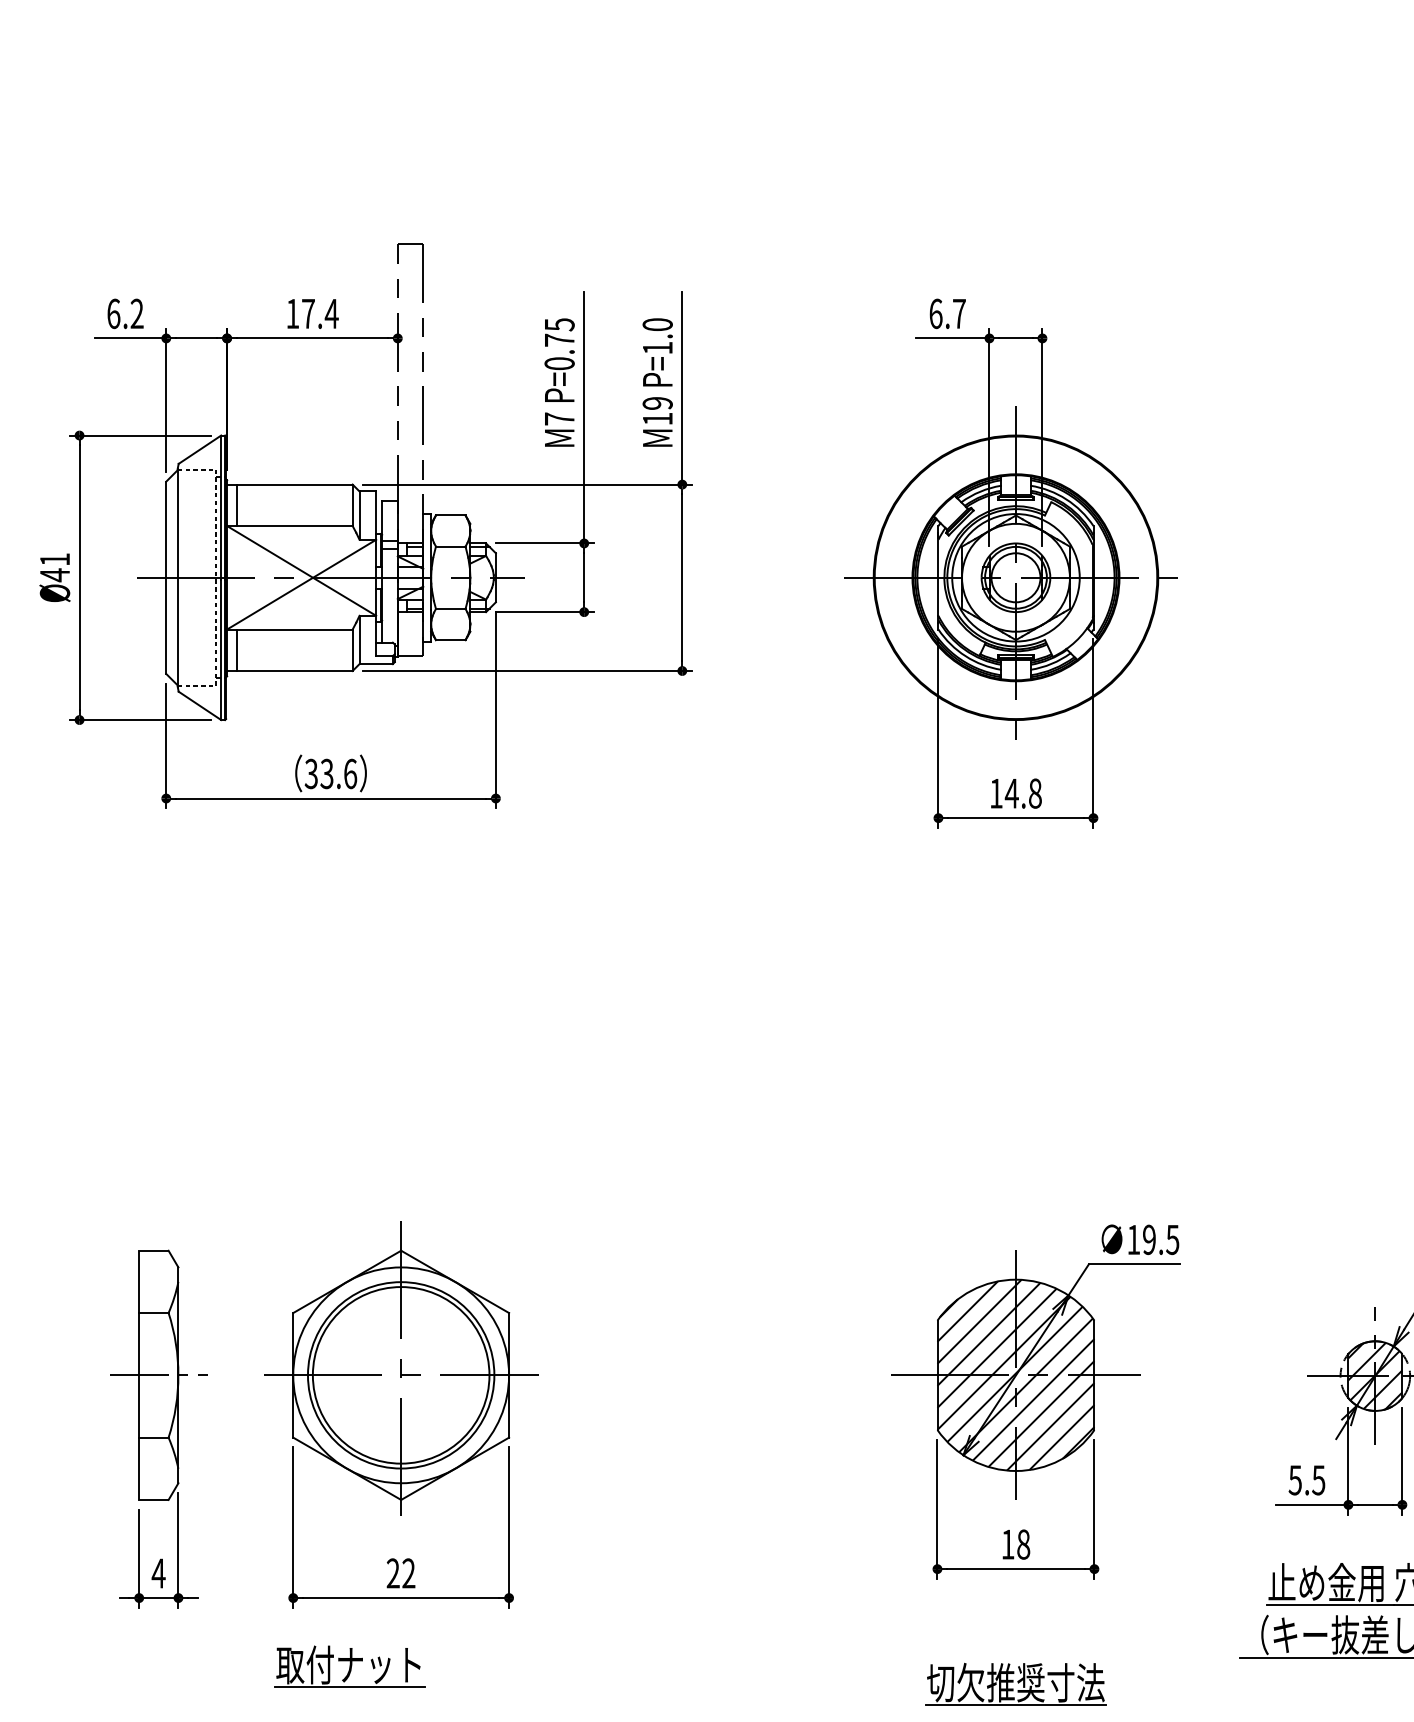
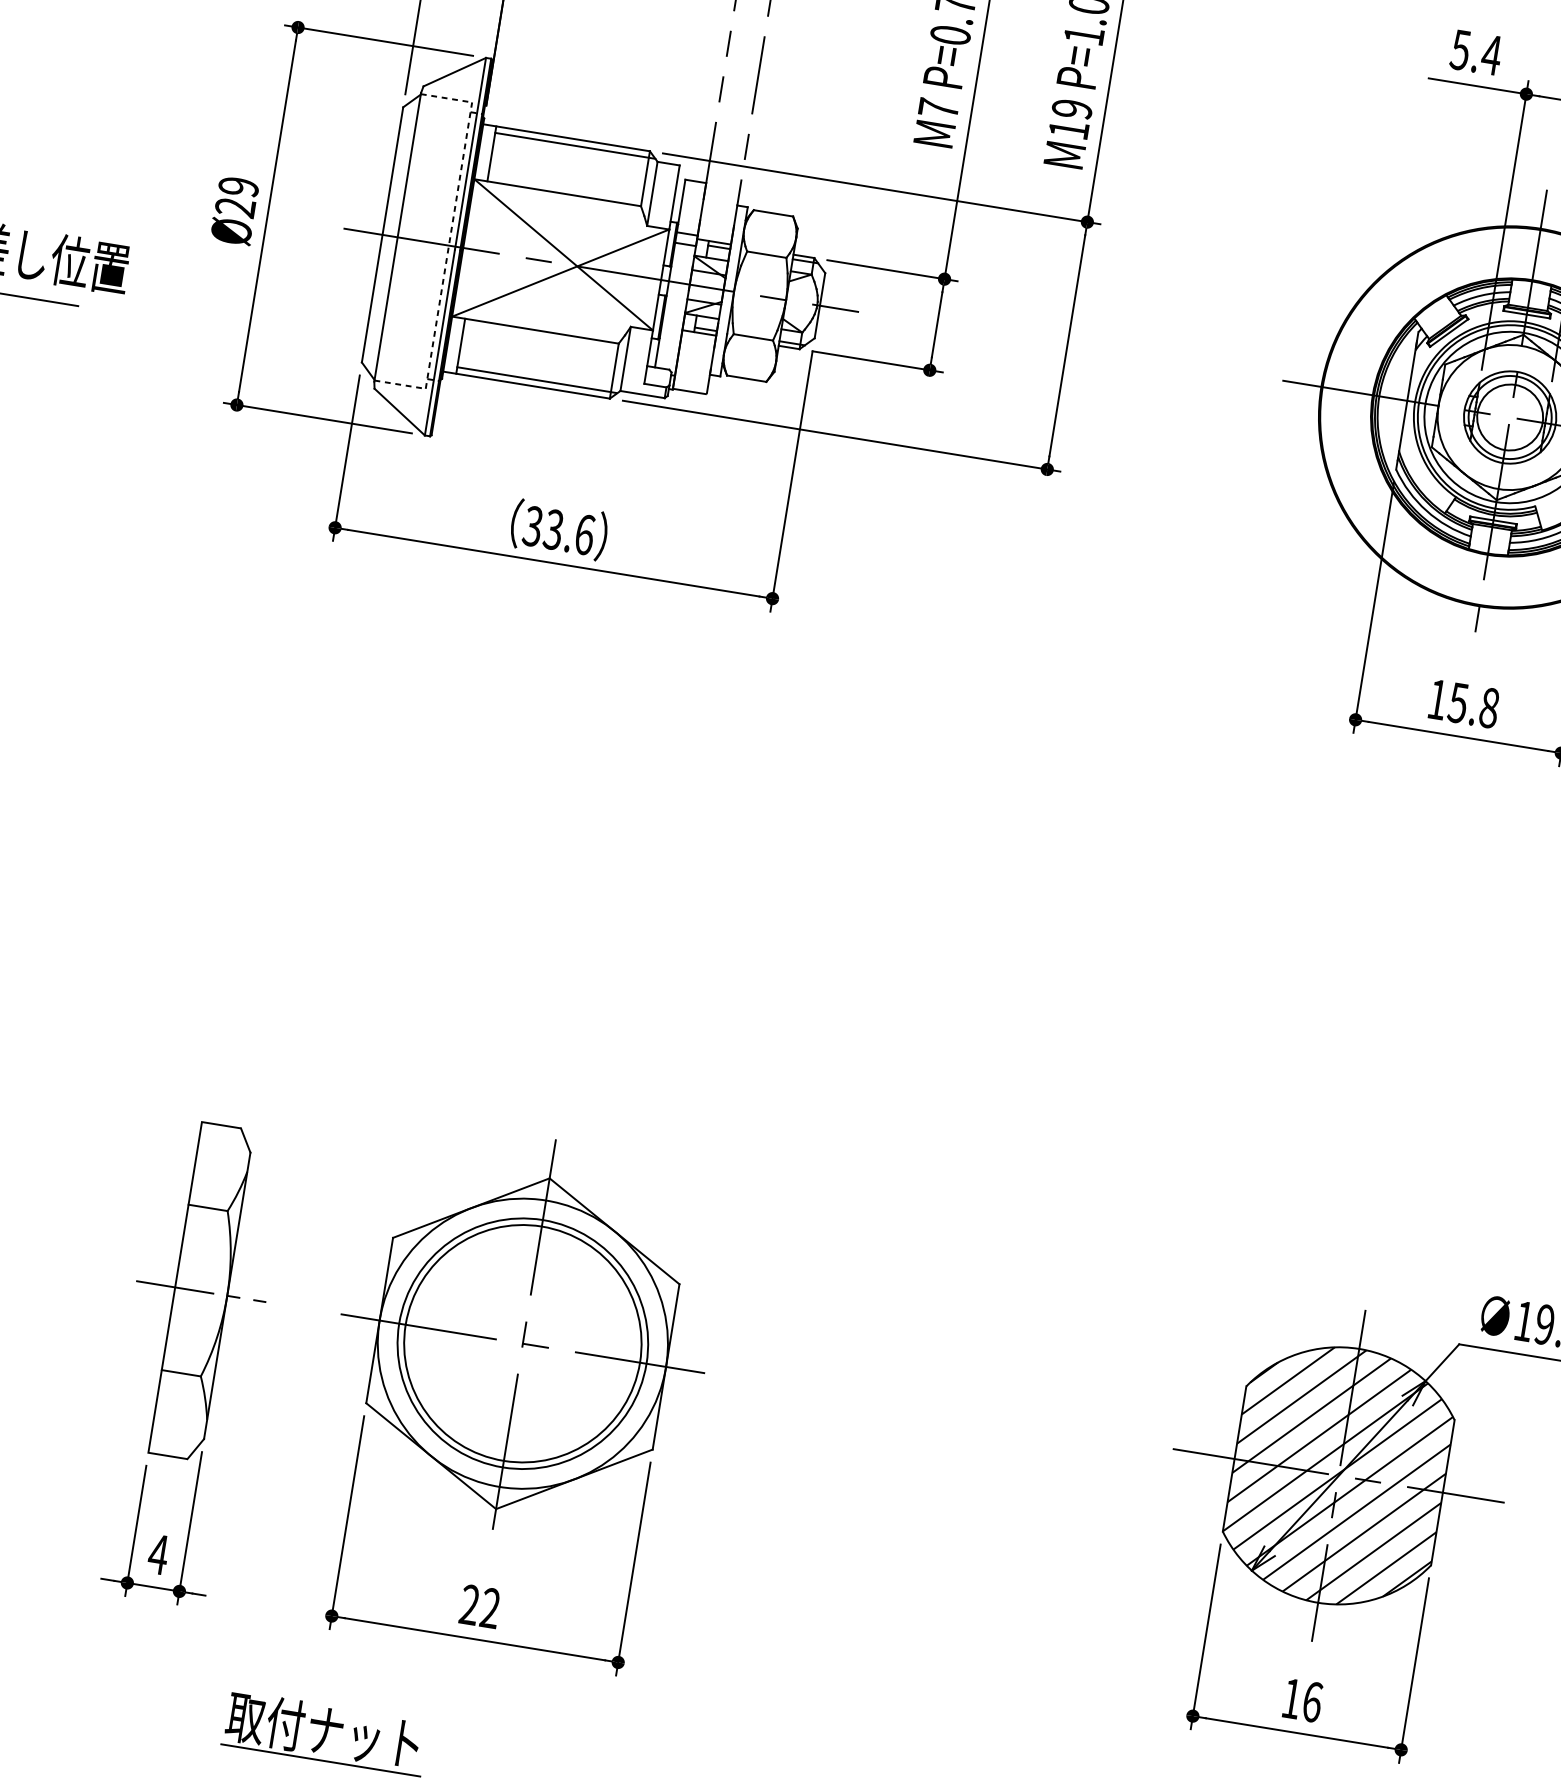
text: (947, 313) -> (1476, 52), 6.7 -> 5.4
line: (296, 489) -> (574, 145), added
text: (54, 567) -> (236, 197), Ø41 -> Ø29
line: (296, 666) -> (536, 380), added
text: (1011, 793) -> (1457, 702), 14.8 -> 15.8
text: (1023, 1544) -> (1312, 1701), 18 -> 16
part: (349, 1666) -> (324, 1732), moved

